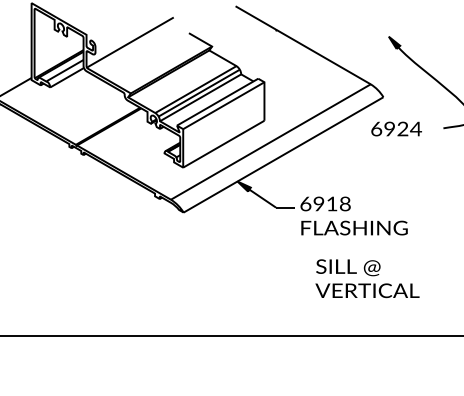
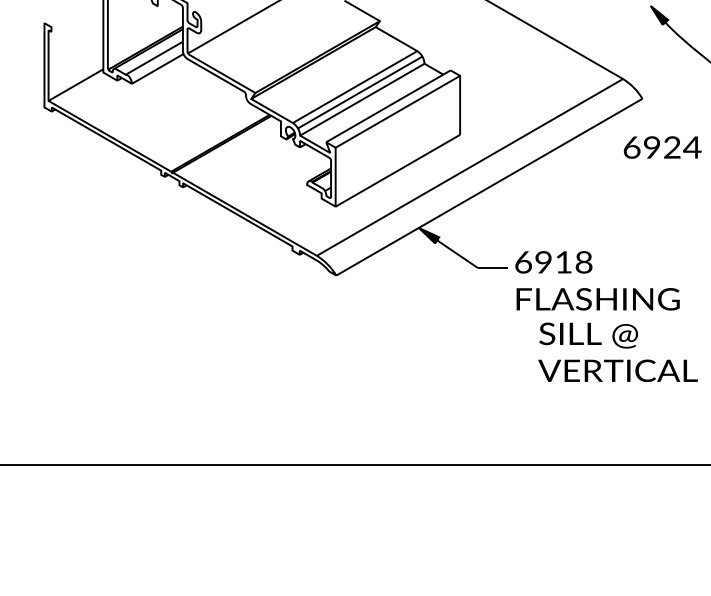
text: (367, 278) -> (618, 352), moved

